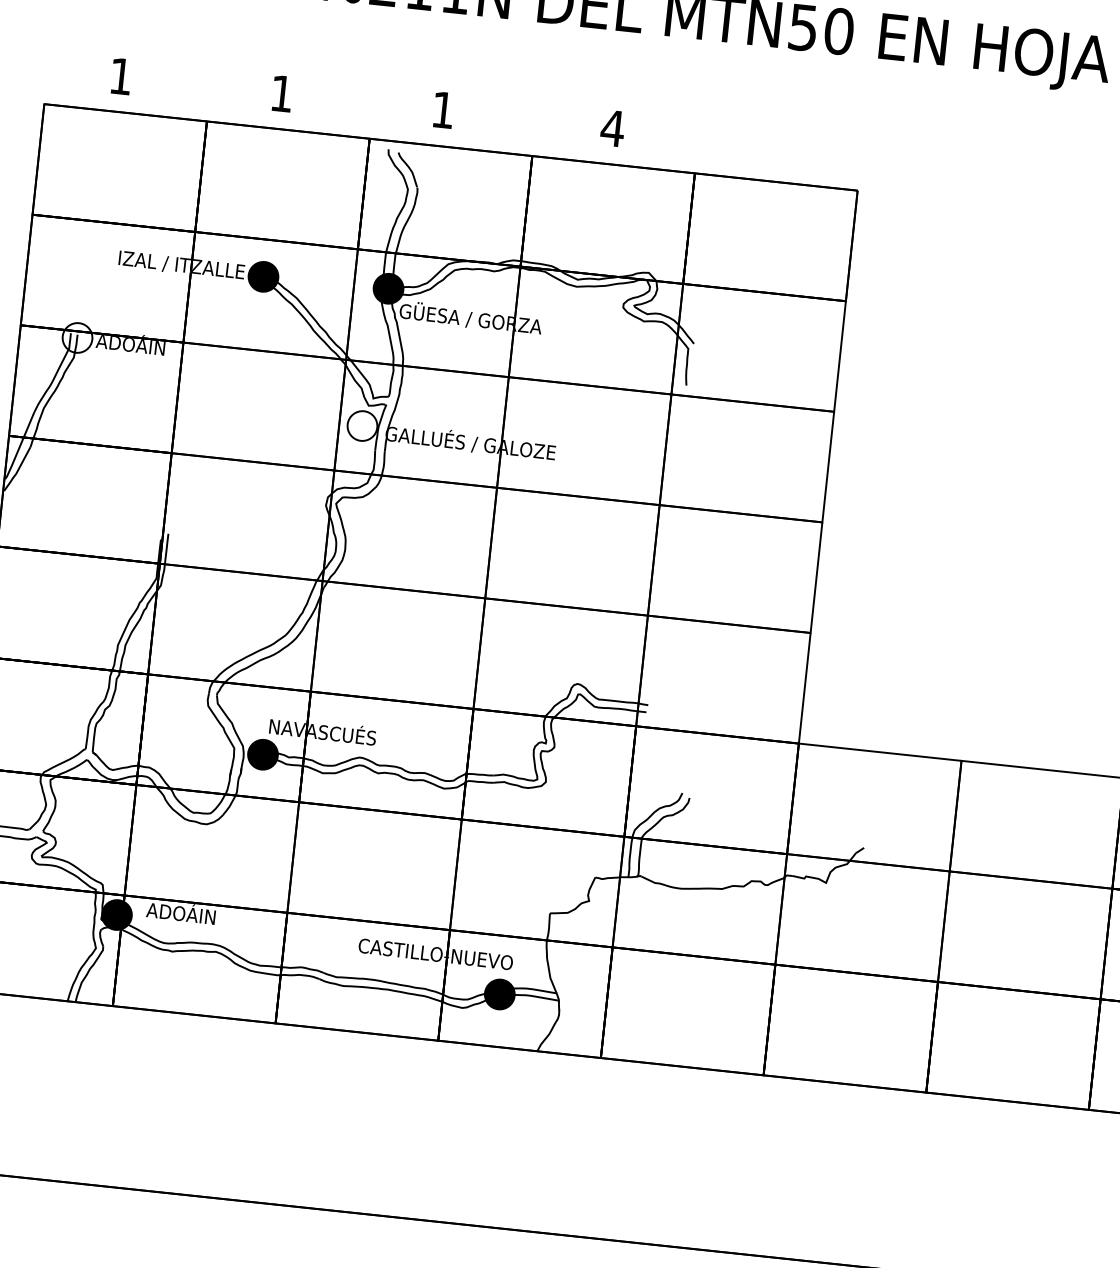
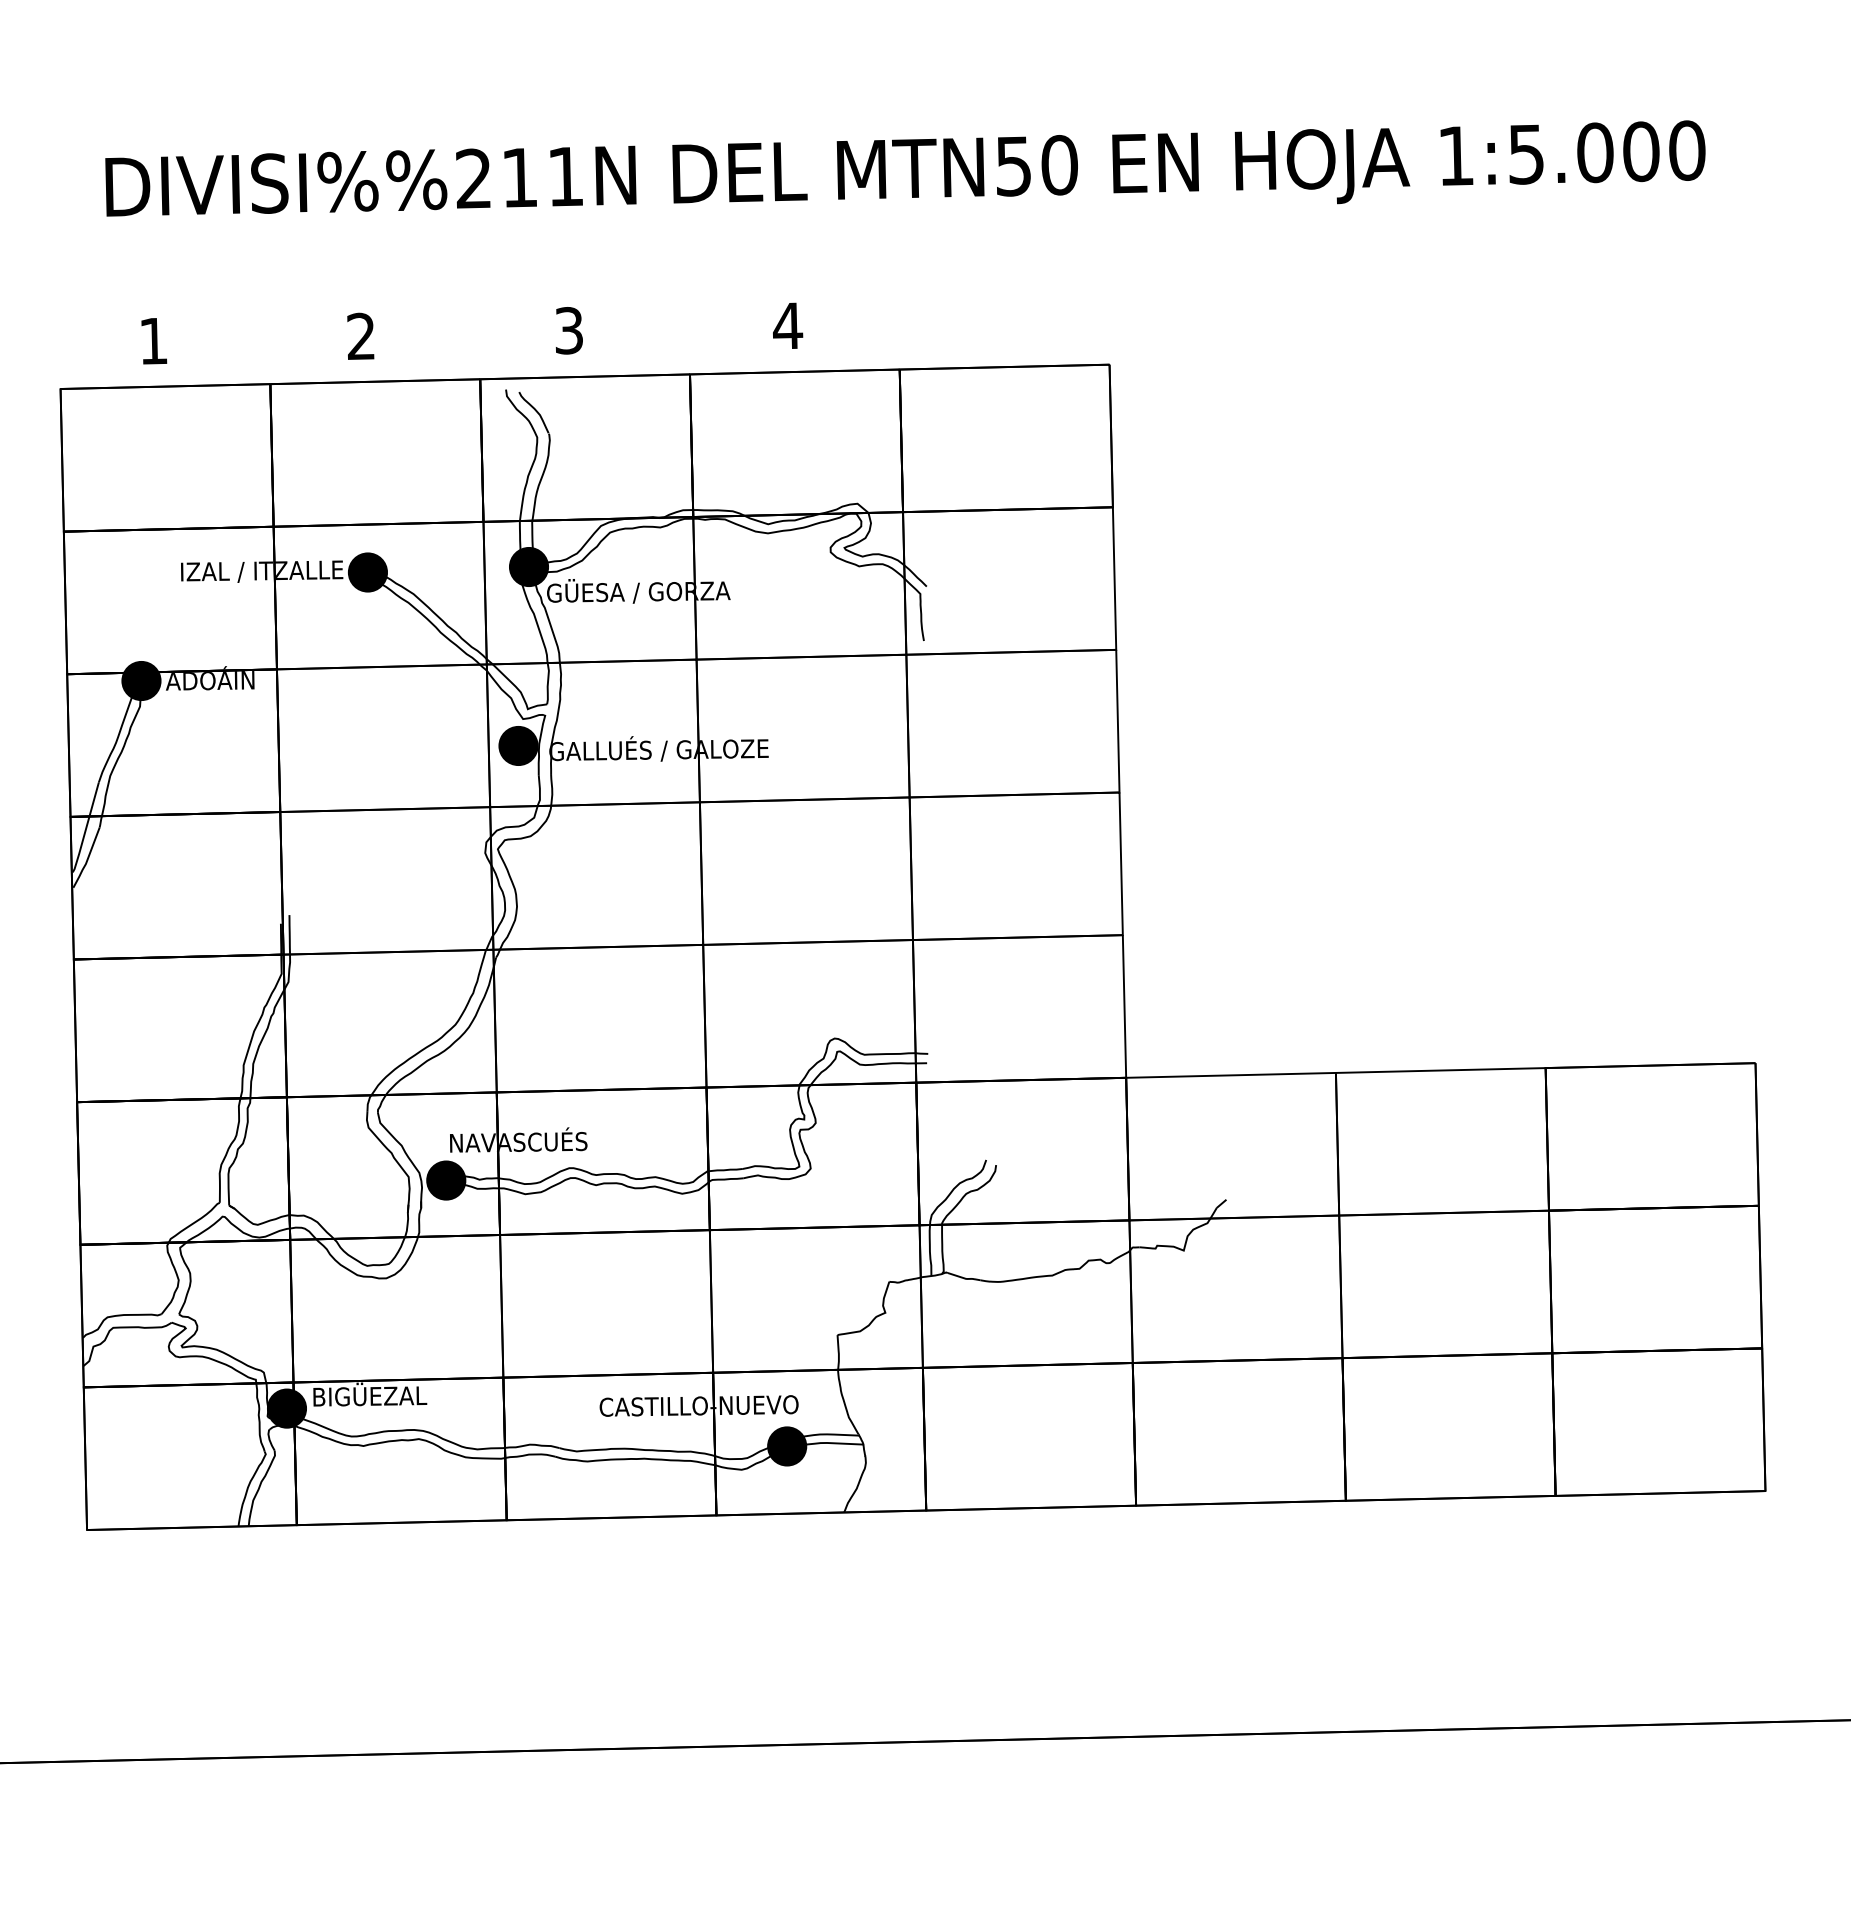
text: (281, 92) -> (360, 335), 1 -> 2
text: (442, 109) -> (568, 330), 1 -> 3
fill: (77, 337) -> (141, 680), added
fill: (362, 425) -> (518, 745), added
text: (182, 912) -> (370, 1394), ADOÁIN -> BIGÜEZAL

